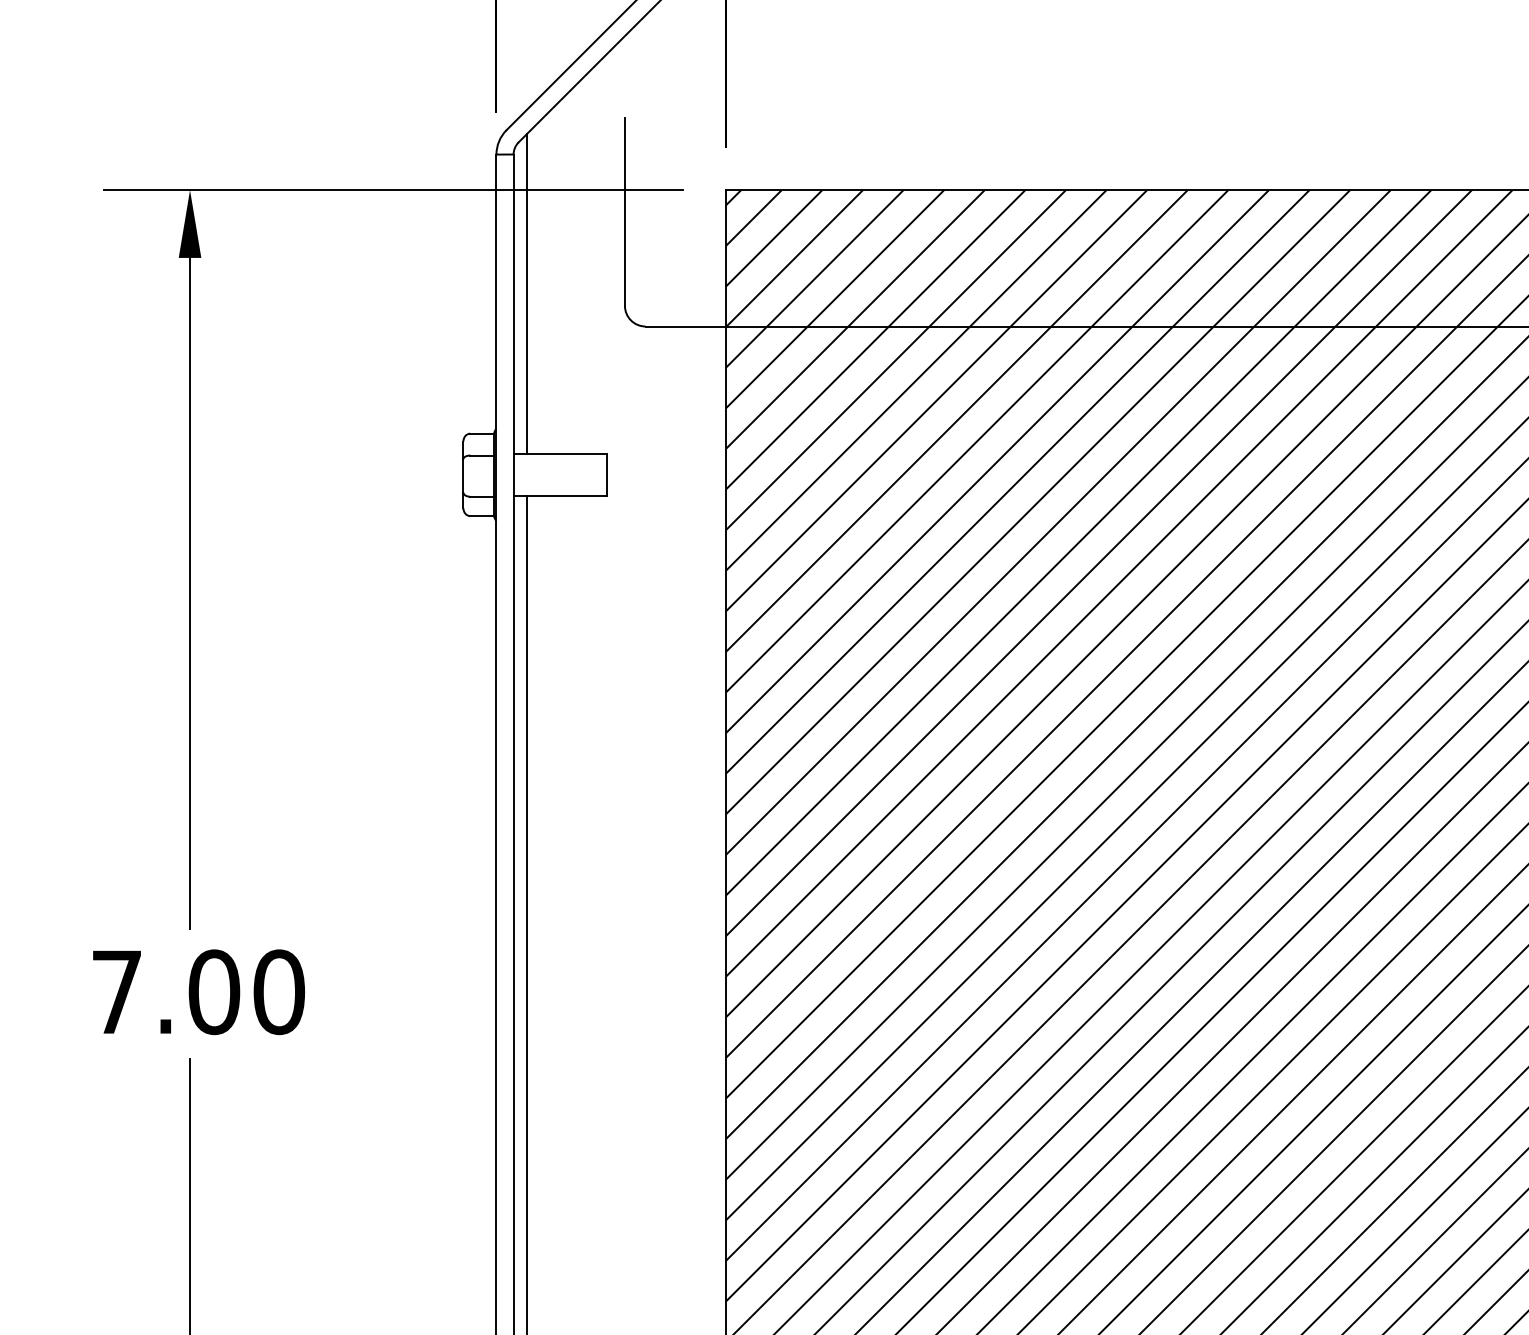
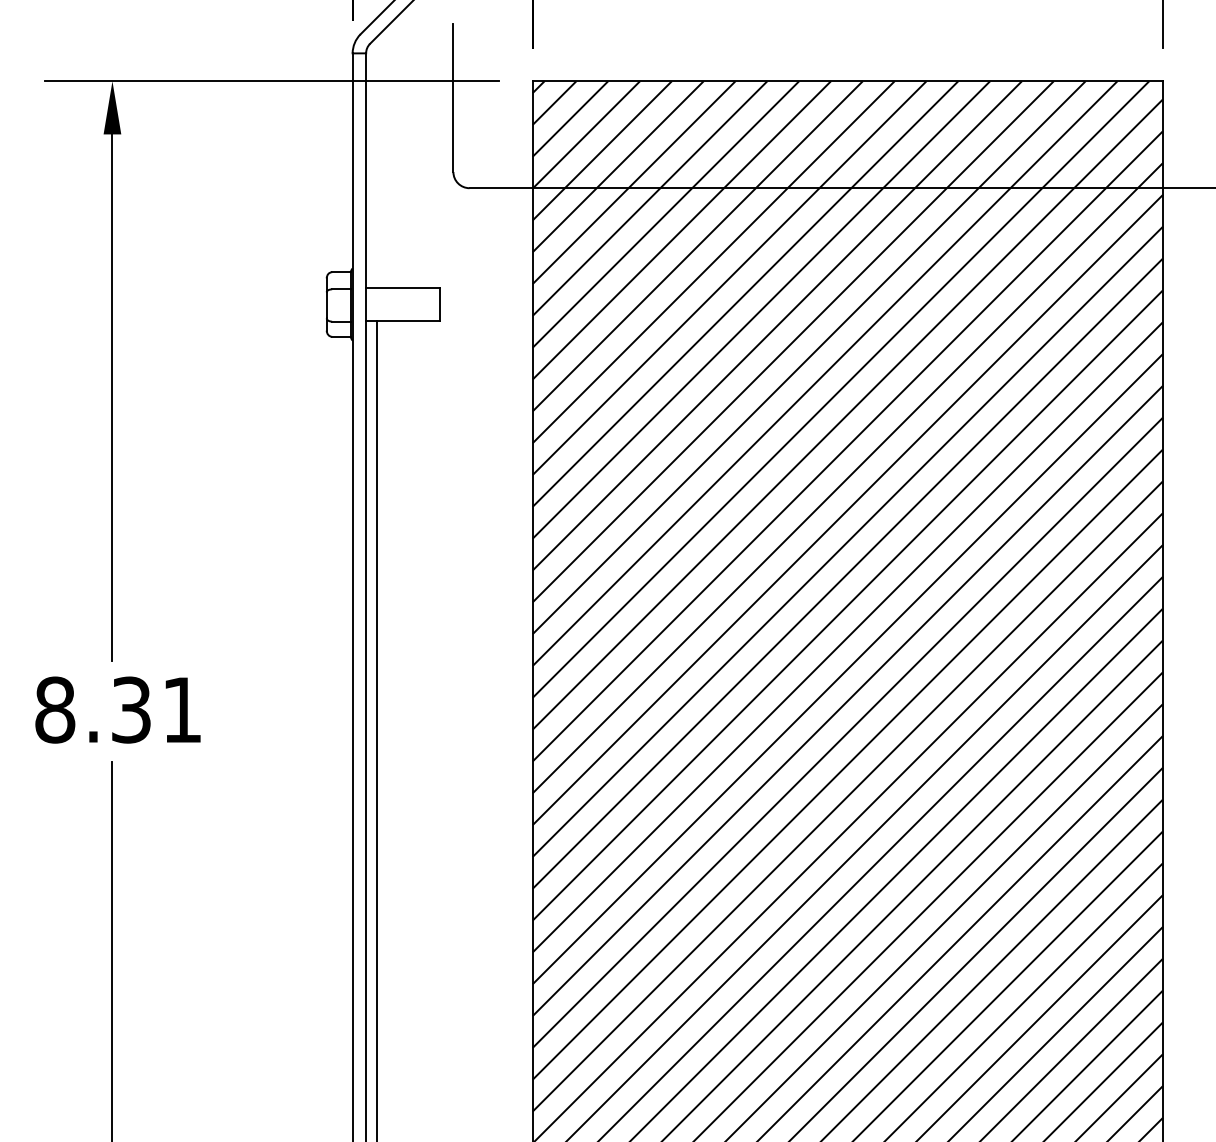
line: (526, 293) -> (376, 162), removed
text: (197, 991) -> (118, 709), 7.00 -> 8.31

